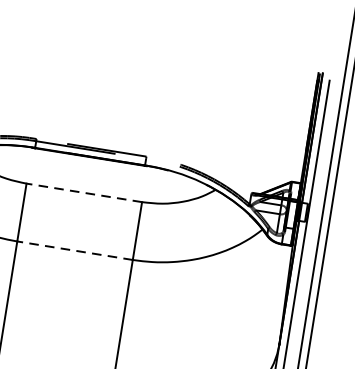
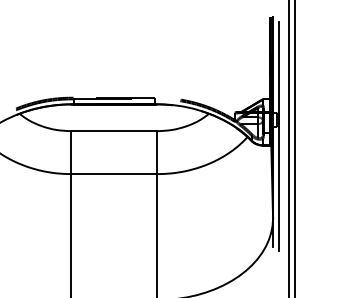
line: (84, 193) -> (114, 131), dashed -> solid
line: (75, 251) -> (114, 174), dashed -> solid

